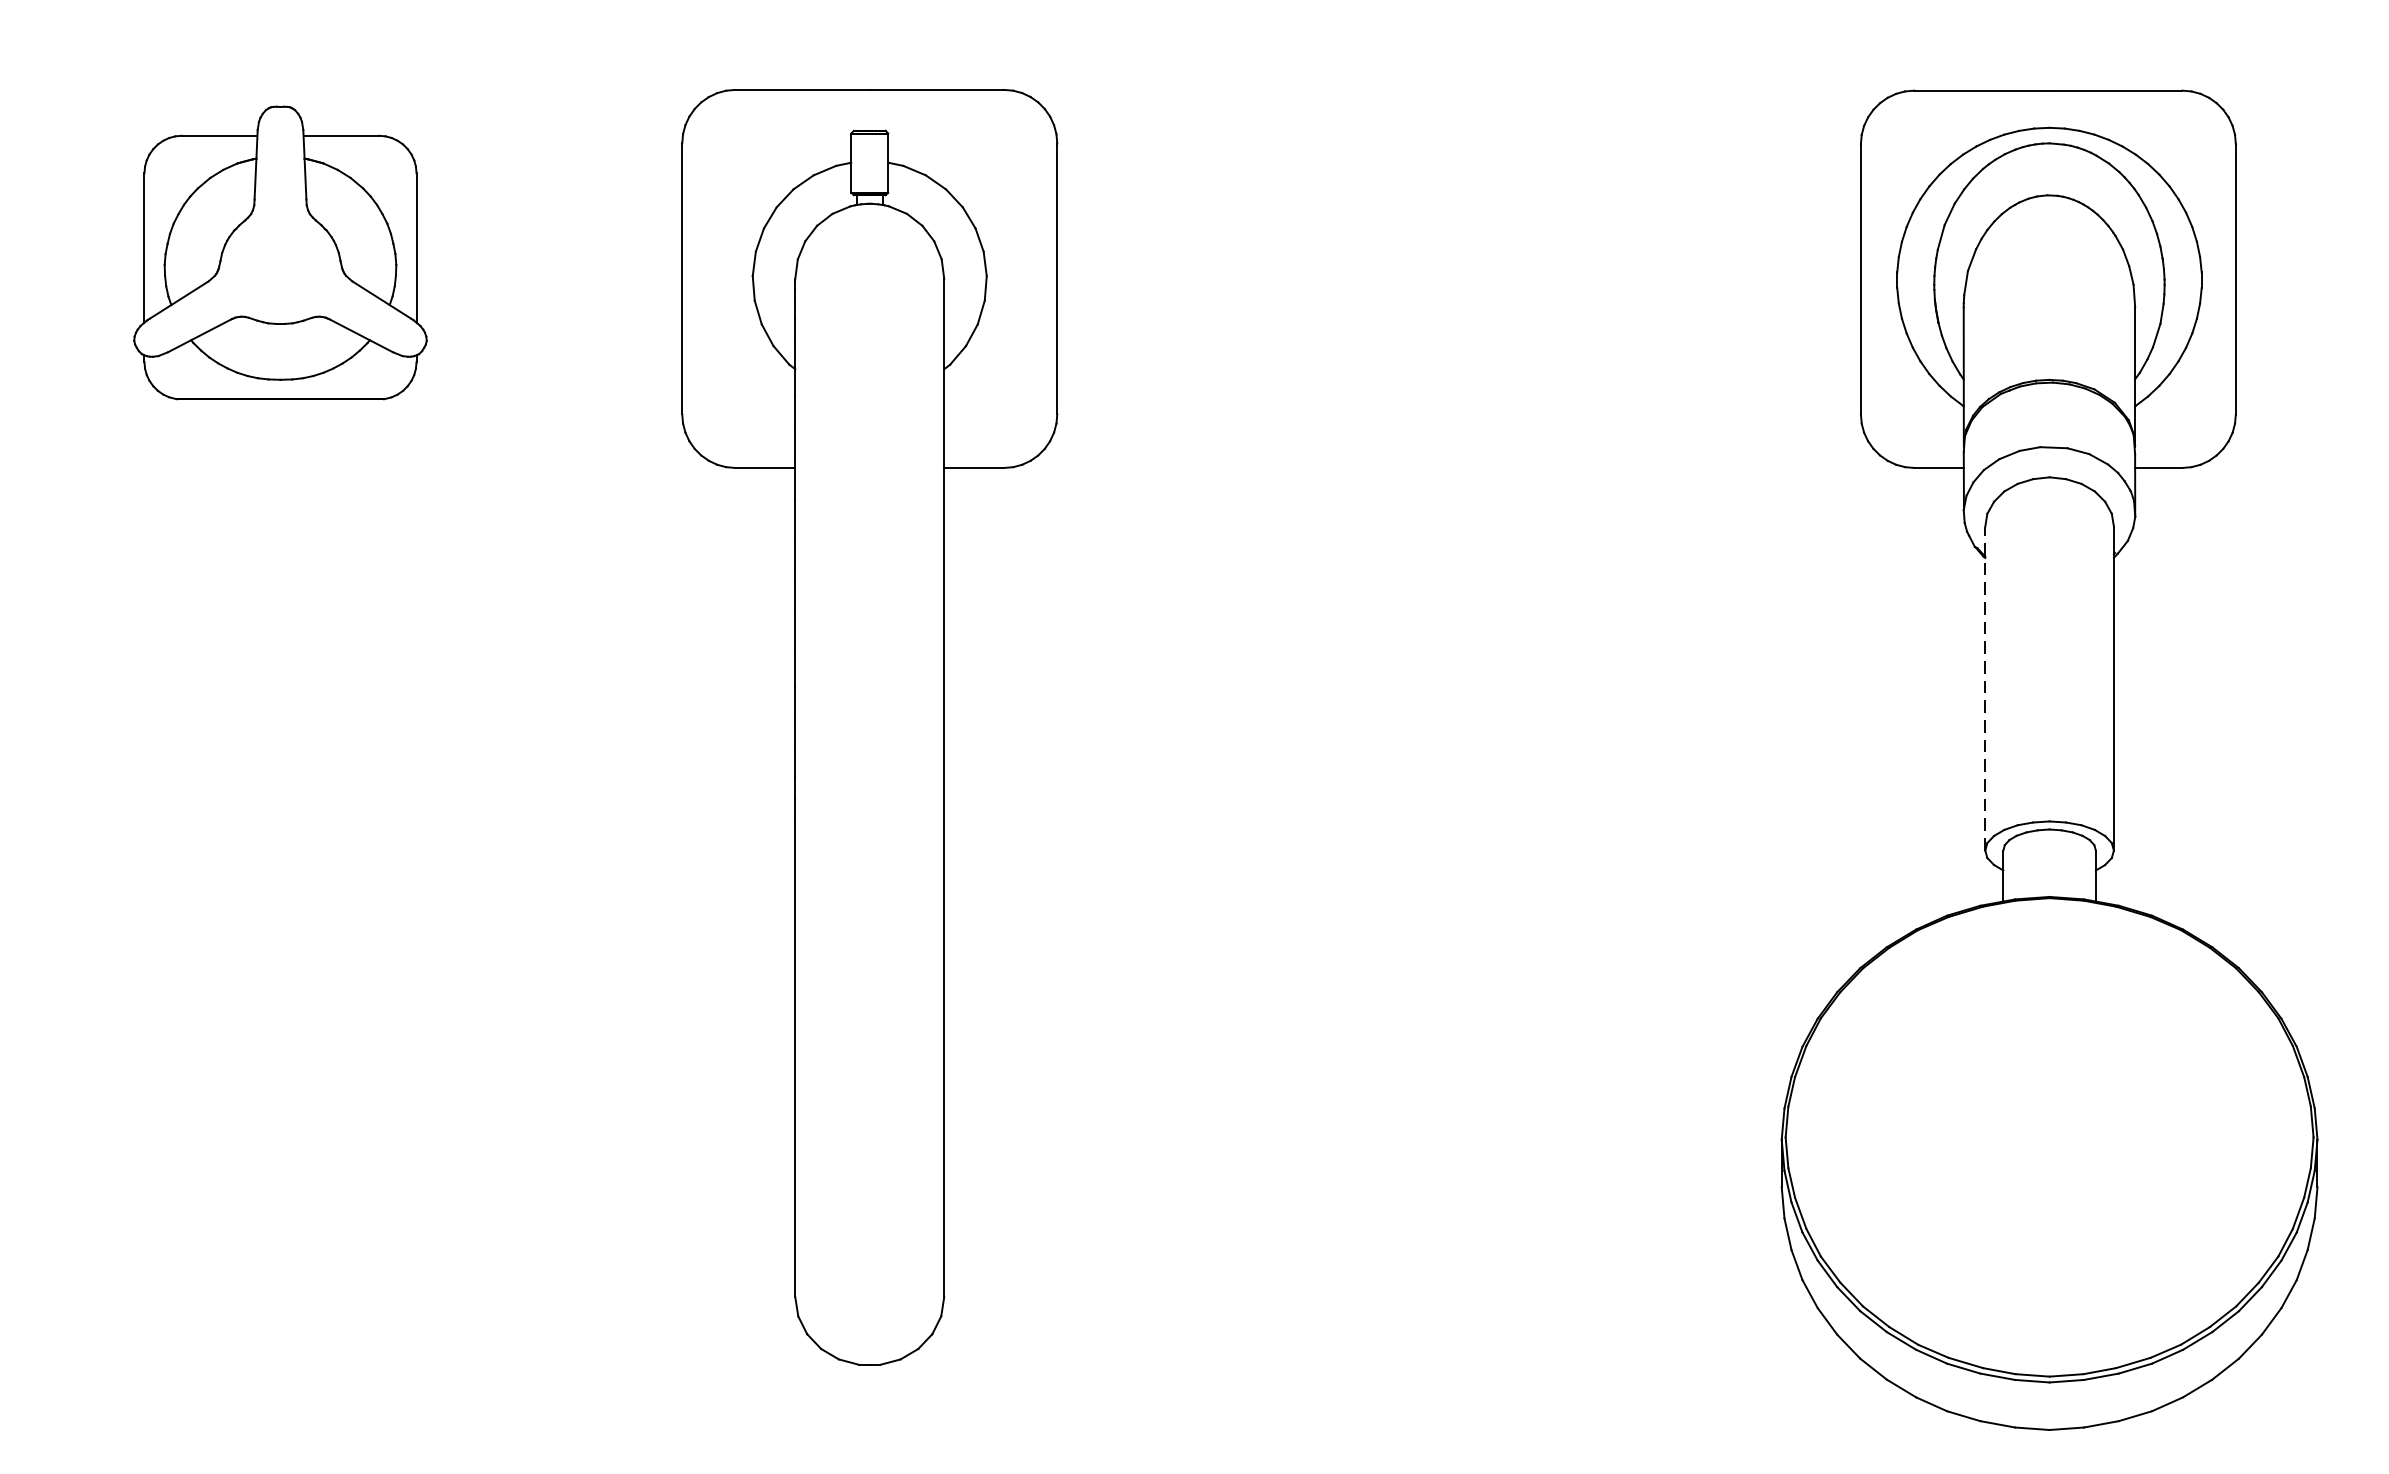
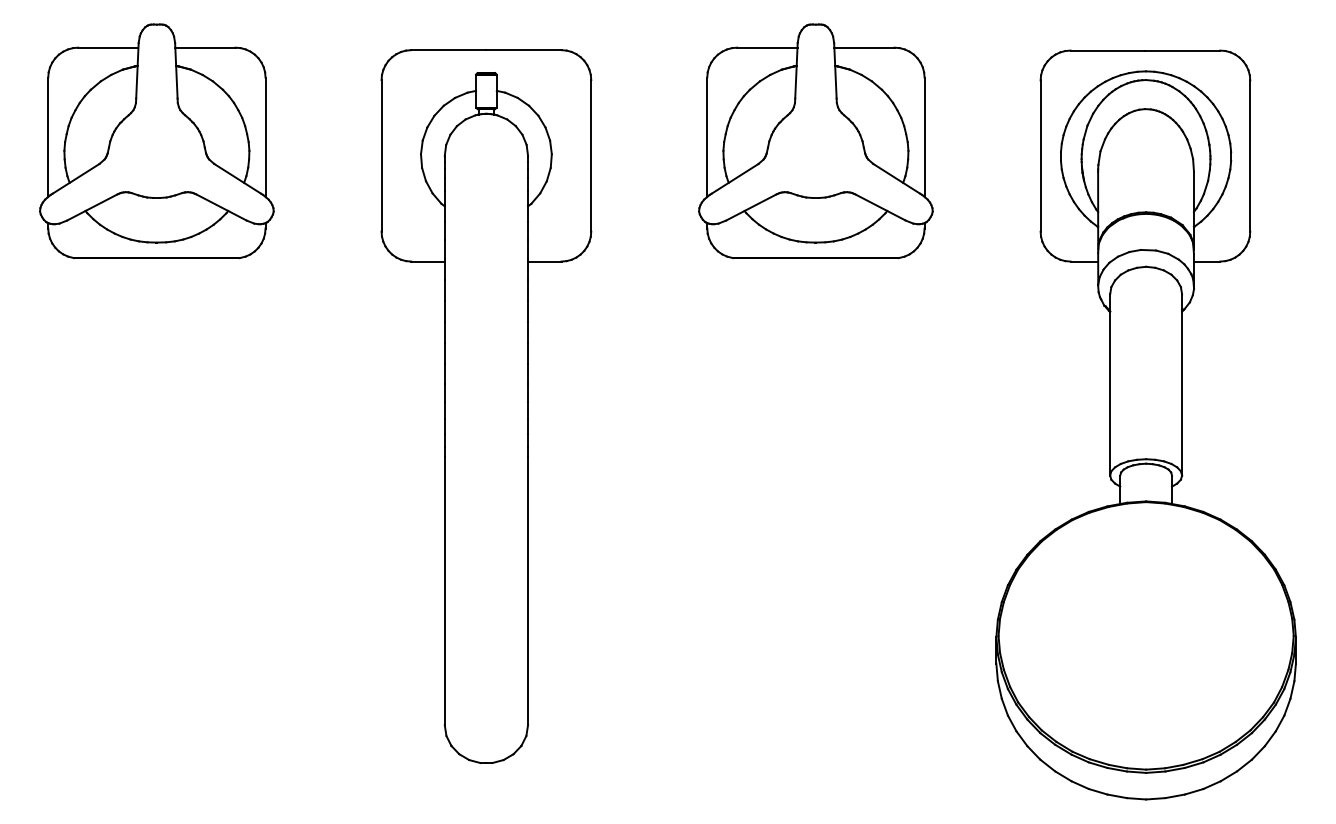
part: (279, 253) -> (156, 141), size x1.43
part: (1458, 253) -> (815, 141), added
line: (1985, 687) -> (1110, 384), dashed -> solid

